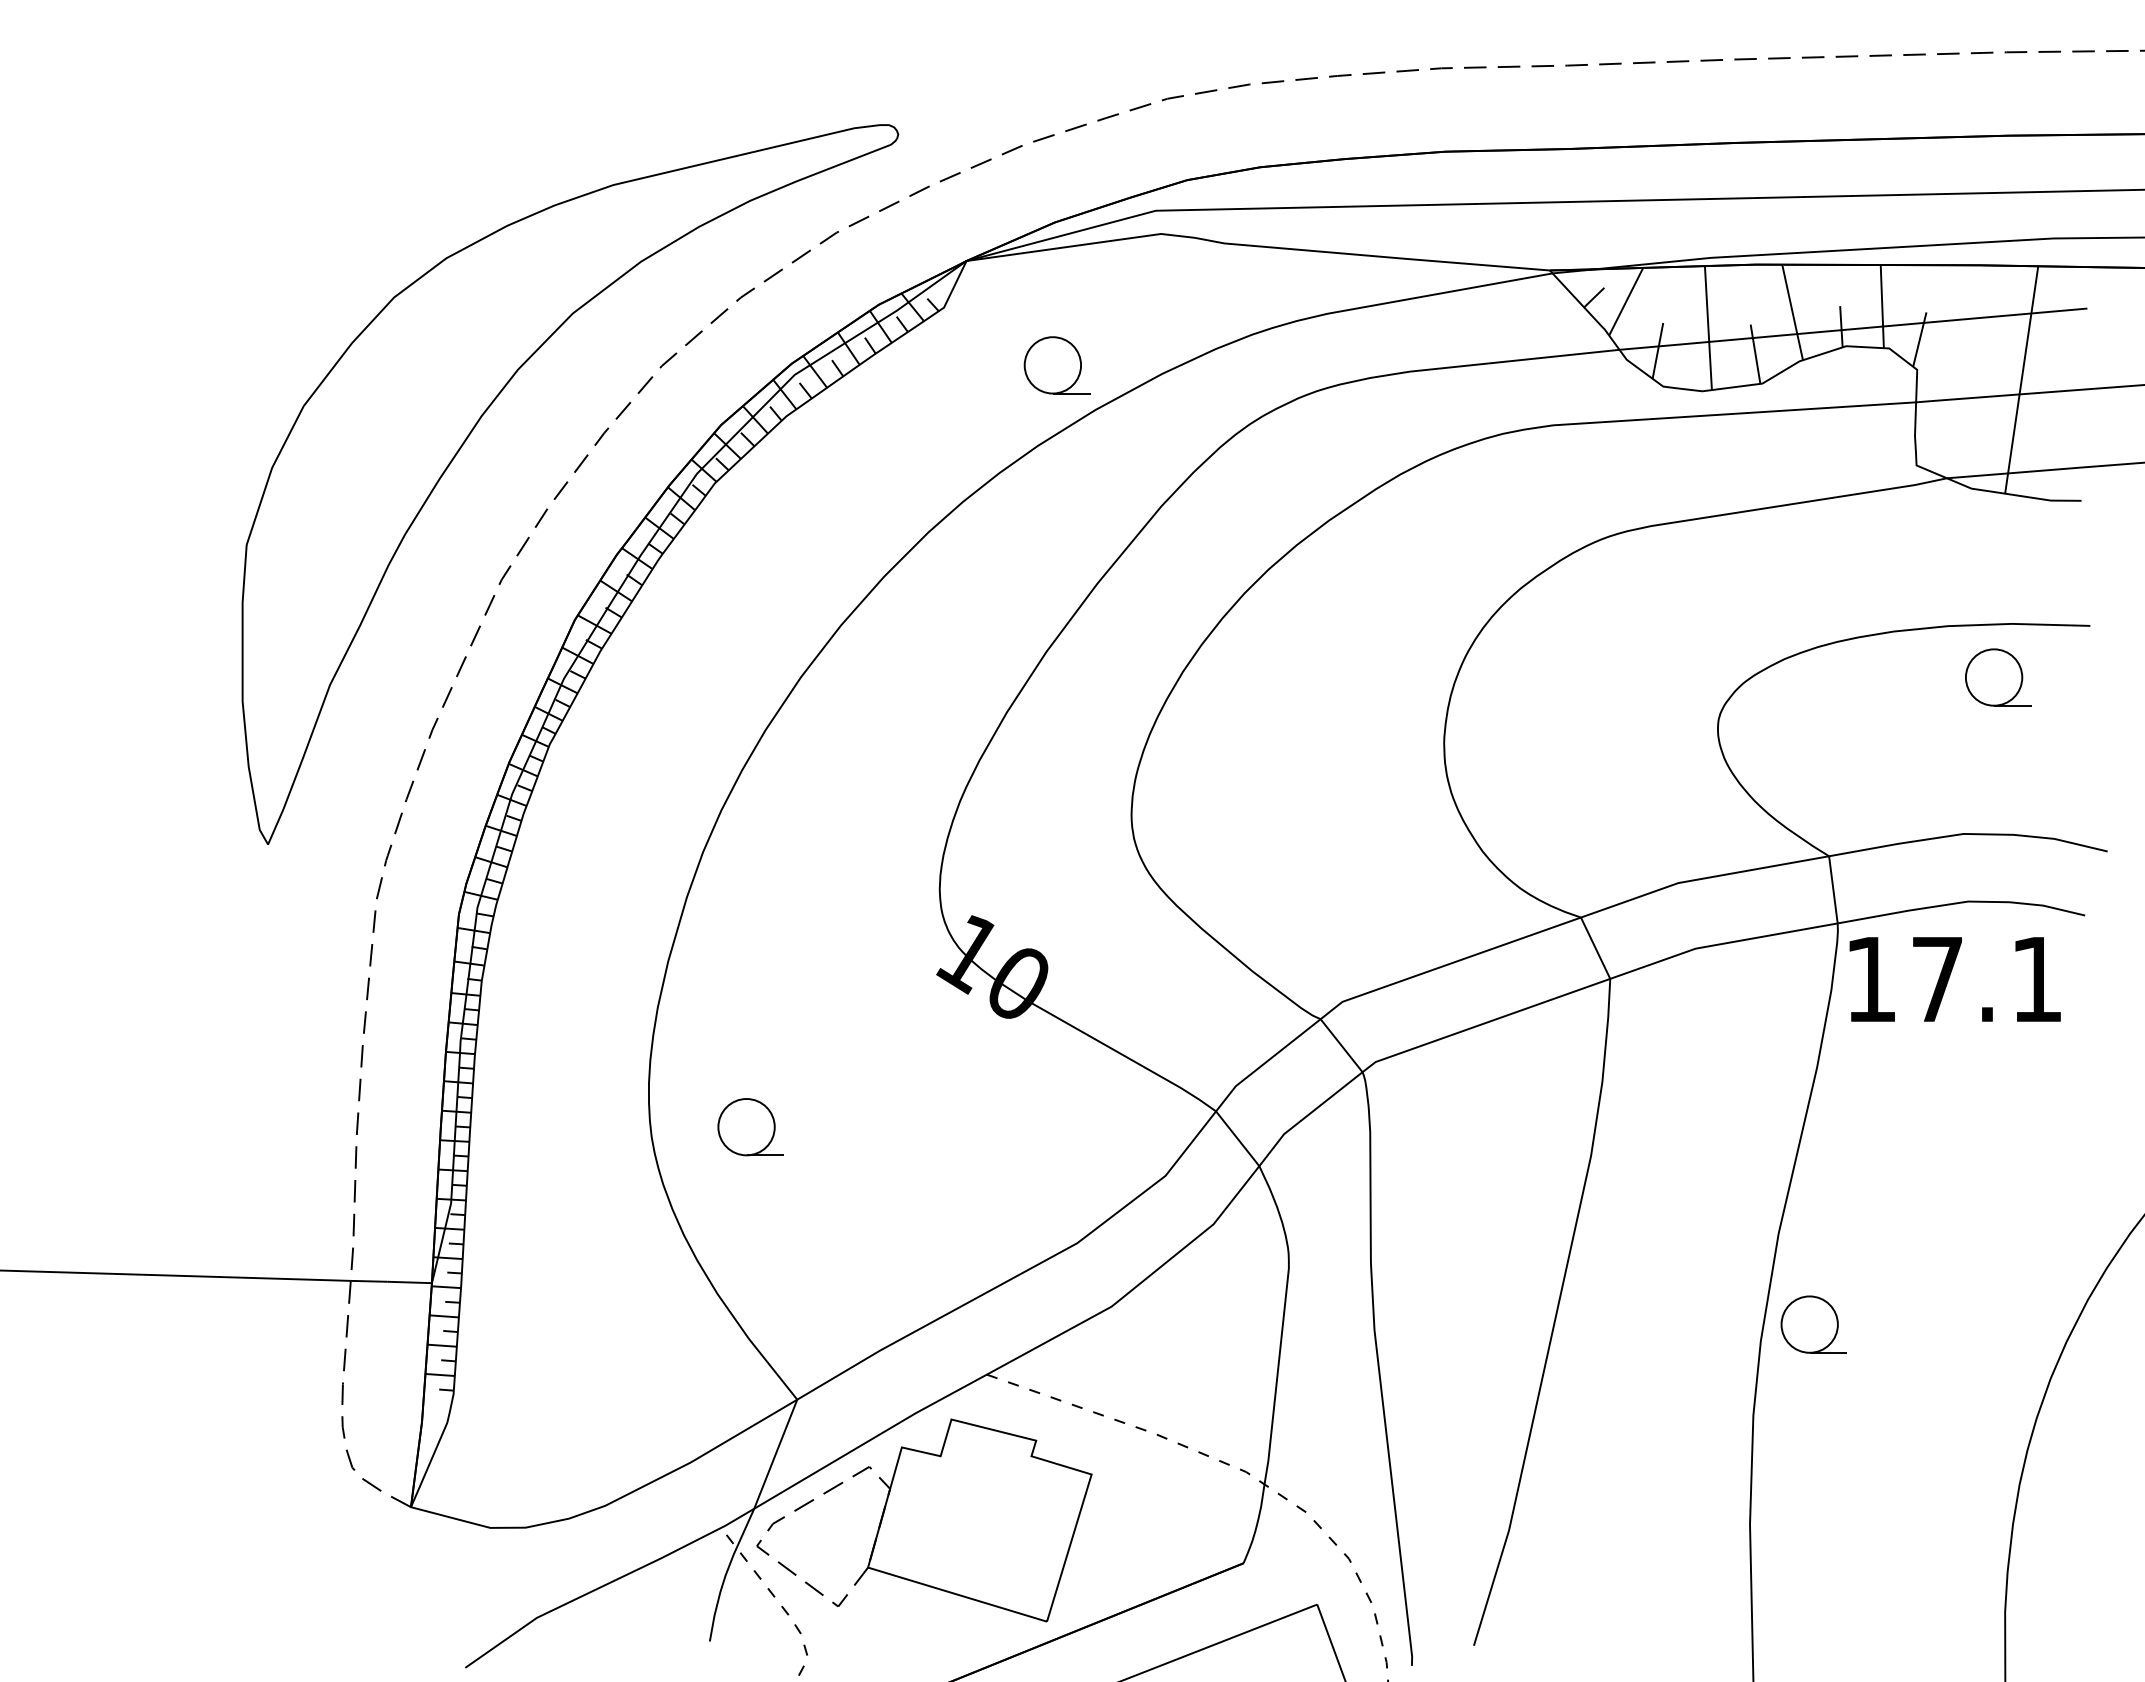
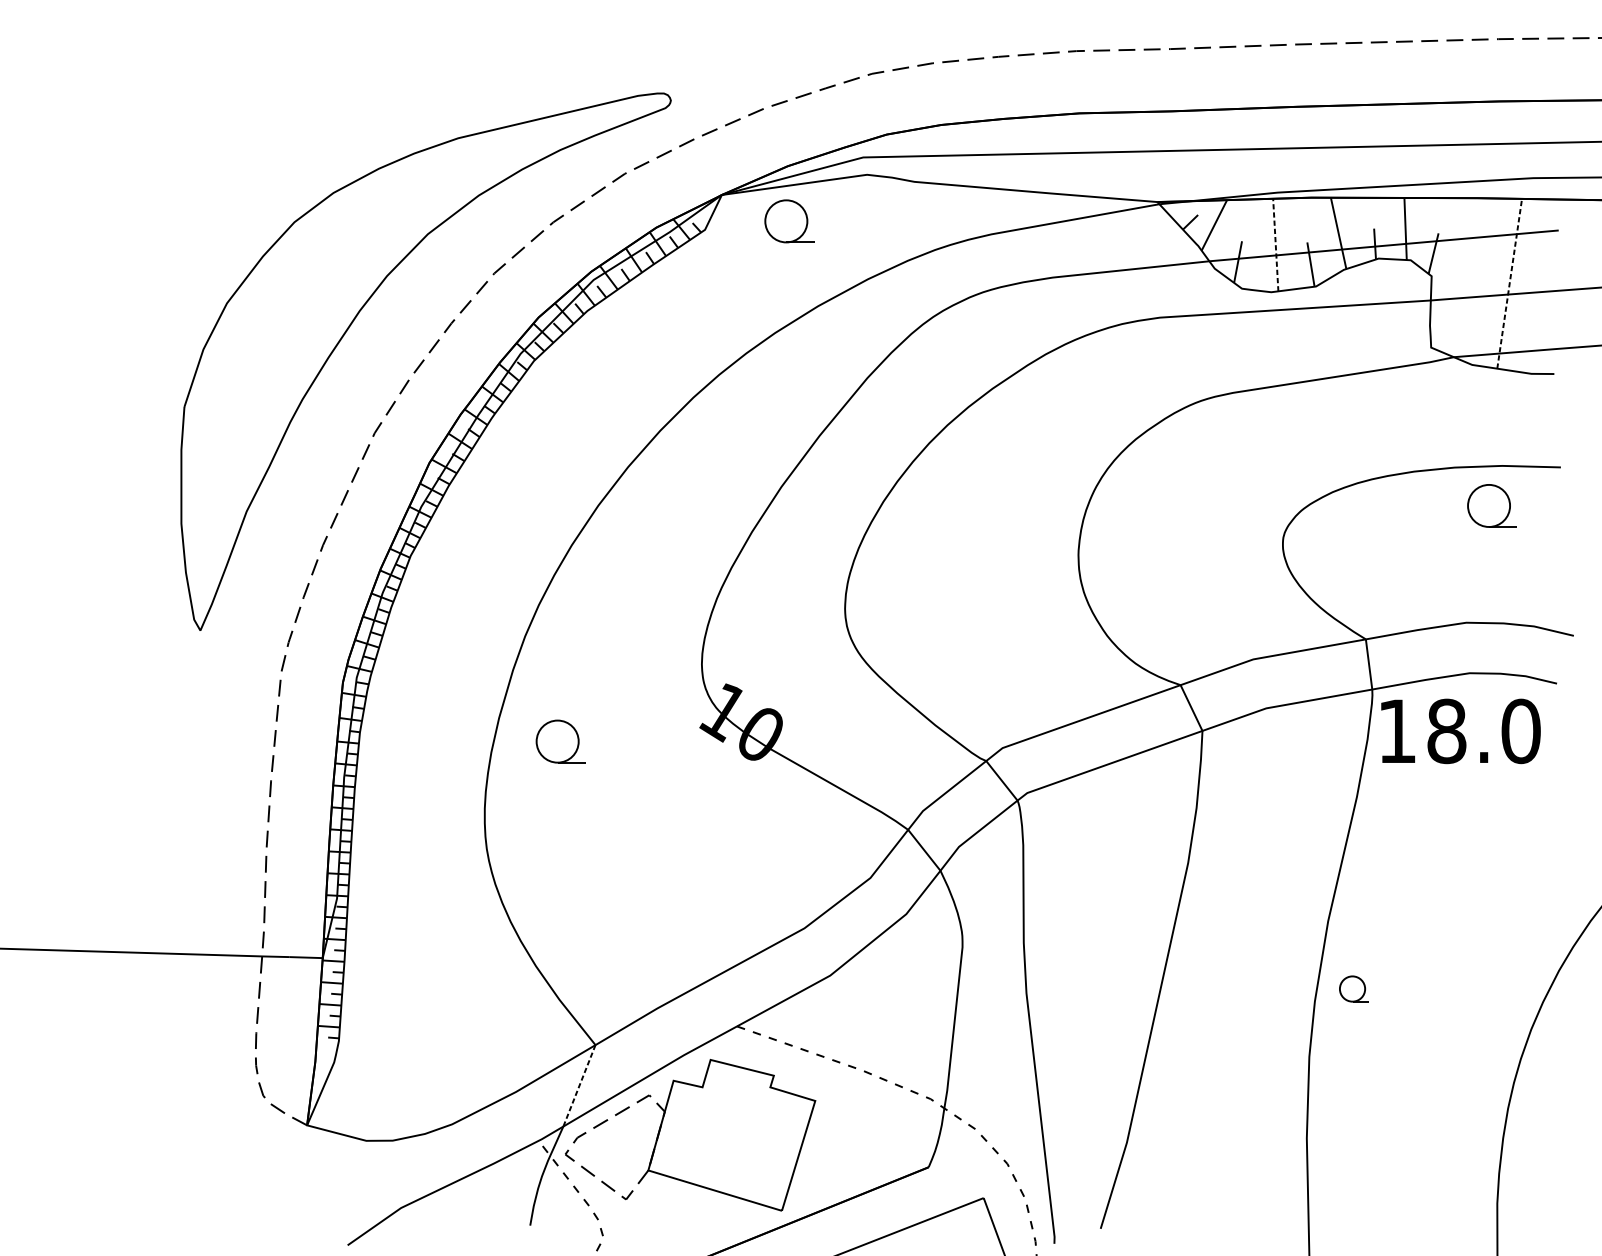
line: (1708, 327) -> (1275, 244), solid -> dashed
part: (1056, 365) -> (789, 221), moved
line: (2021, 379) -> (1509, 283), solid -> dashed
text: (1987, 979) -> (1484, 731), 17.1 -> 18.0
part: (750, 1127) -> (560, 741), moved
part: (1813, 1324) -> (1354, 988), size x0.6
line: (775, 1454) -> (579, 1086), solid -> dashed

